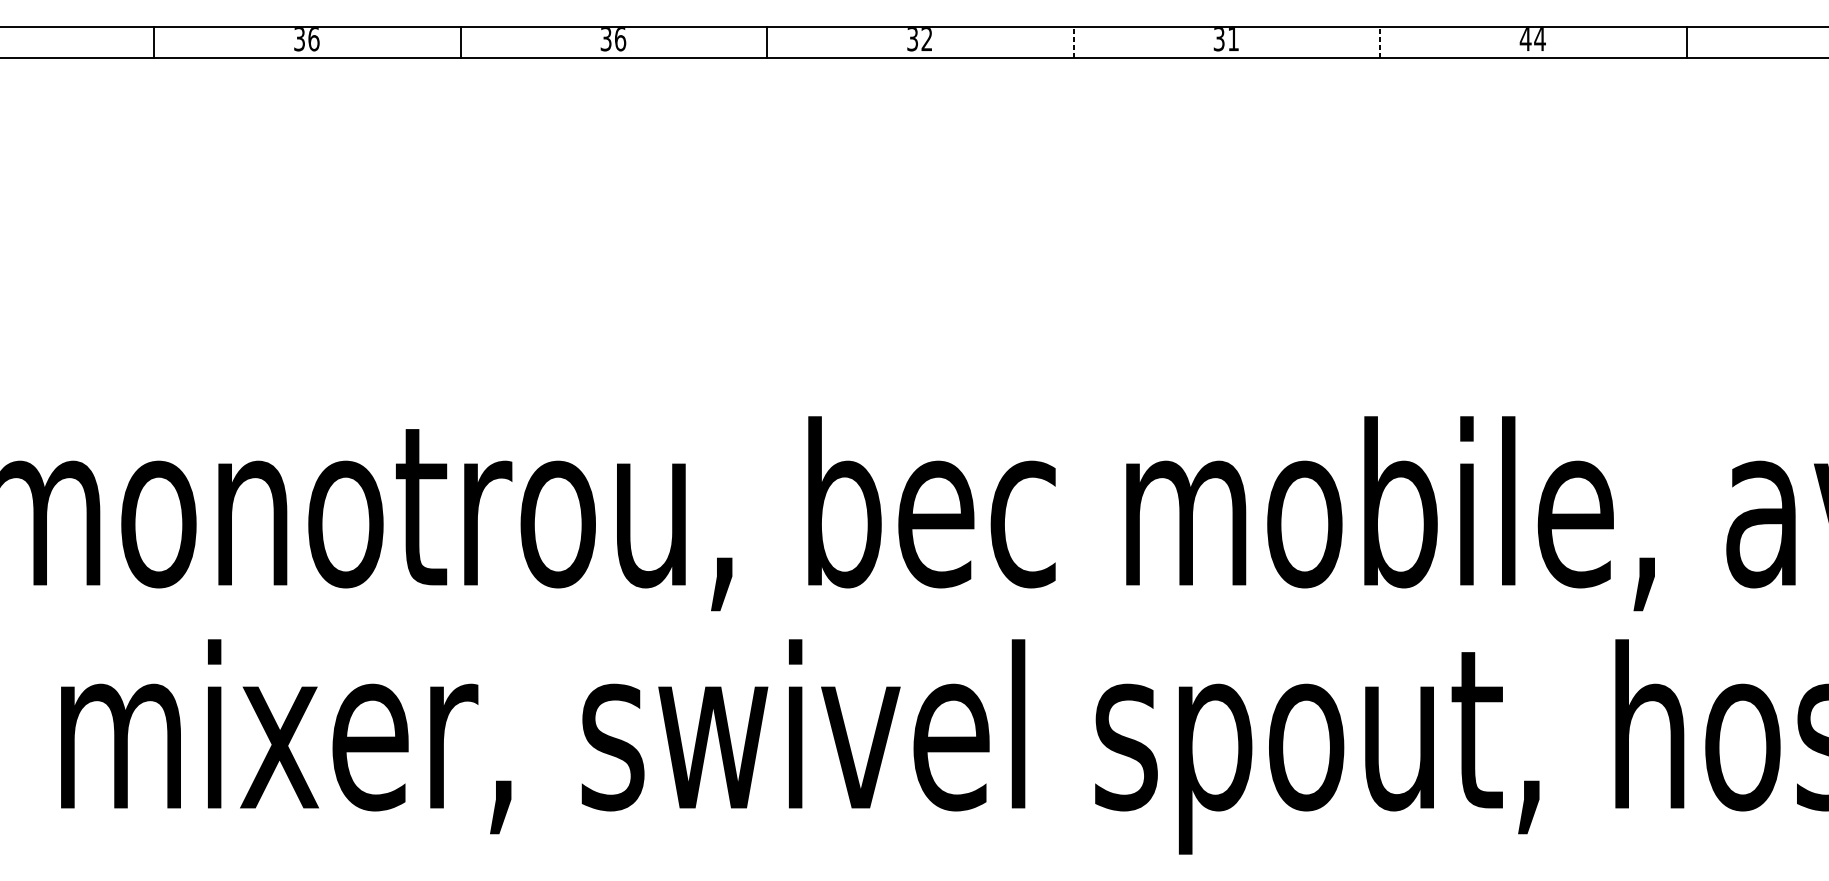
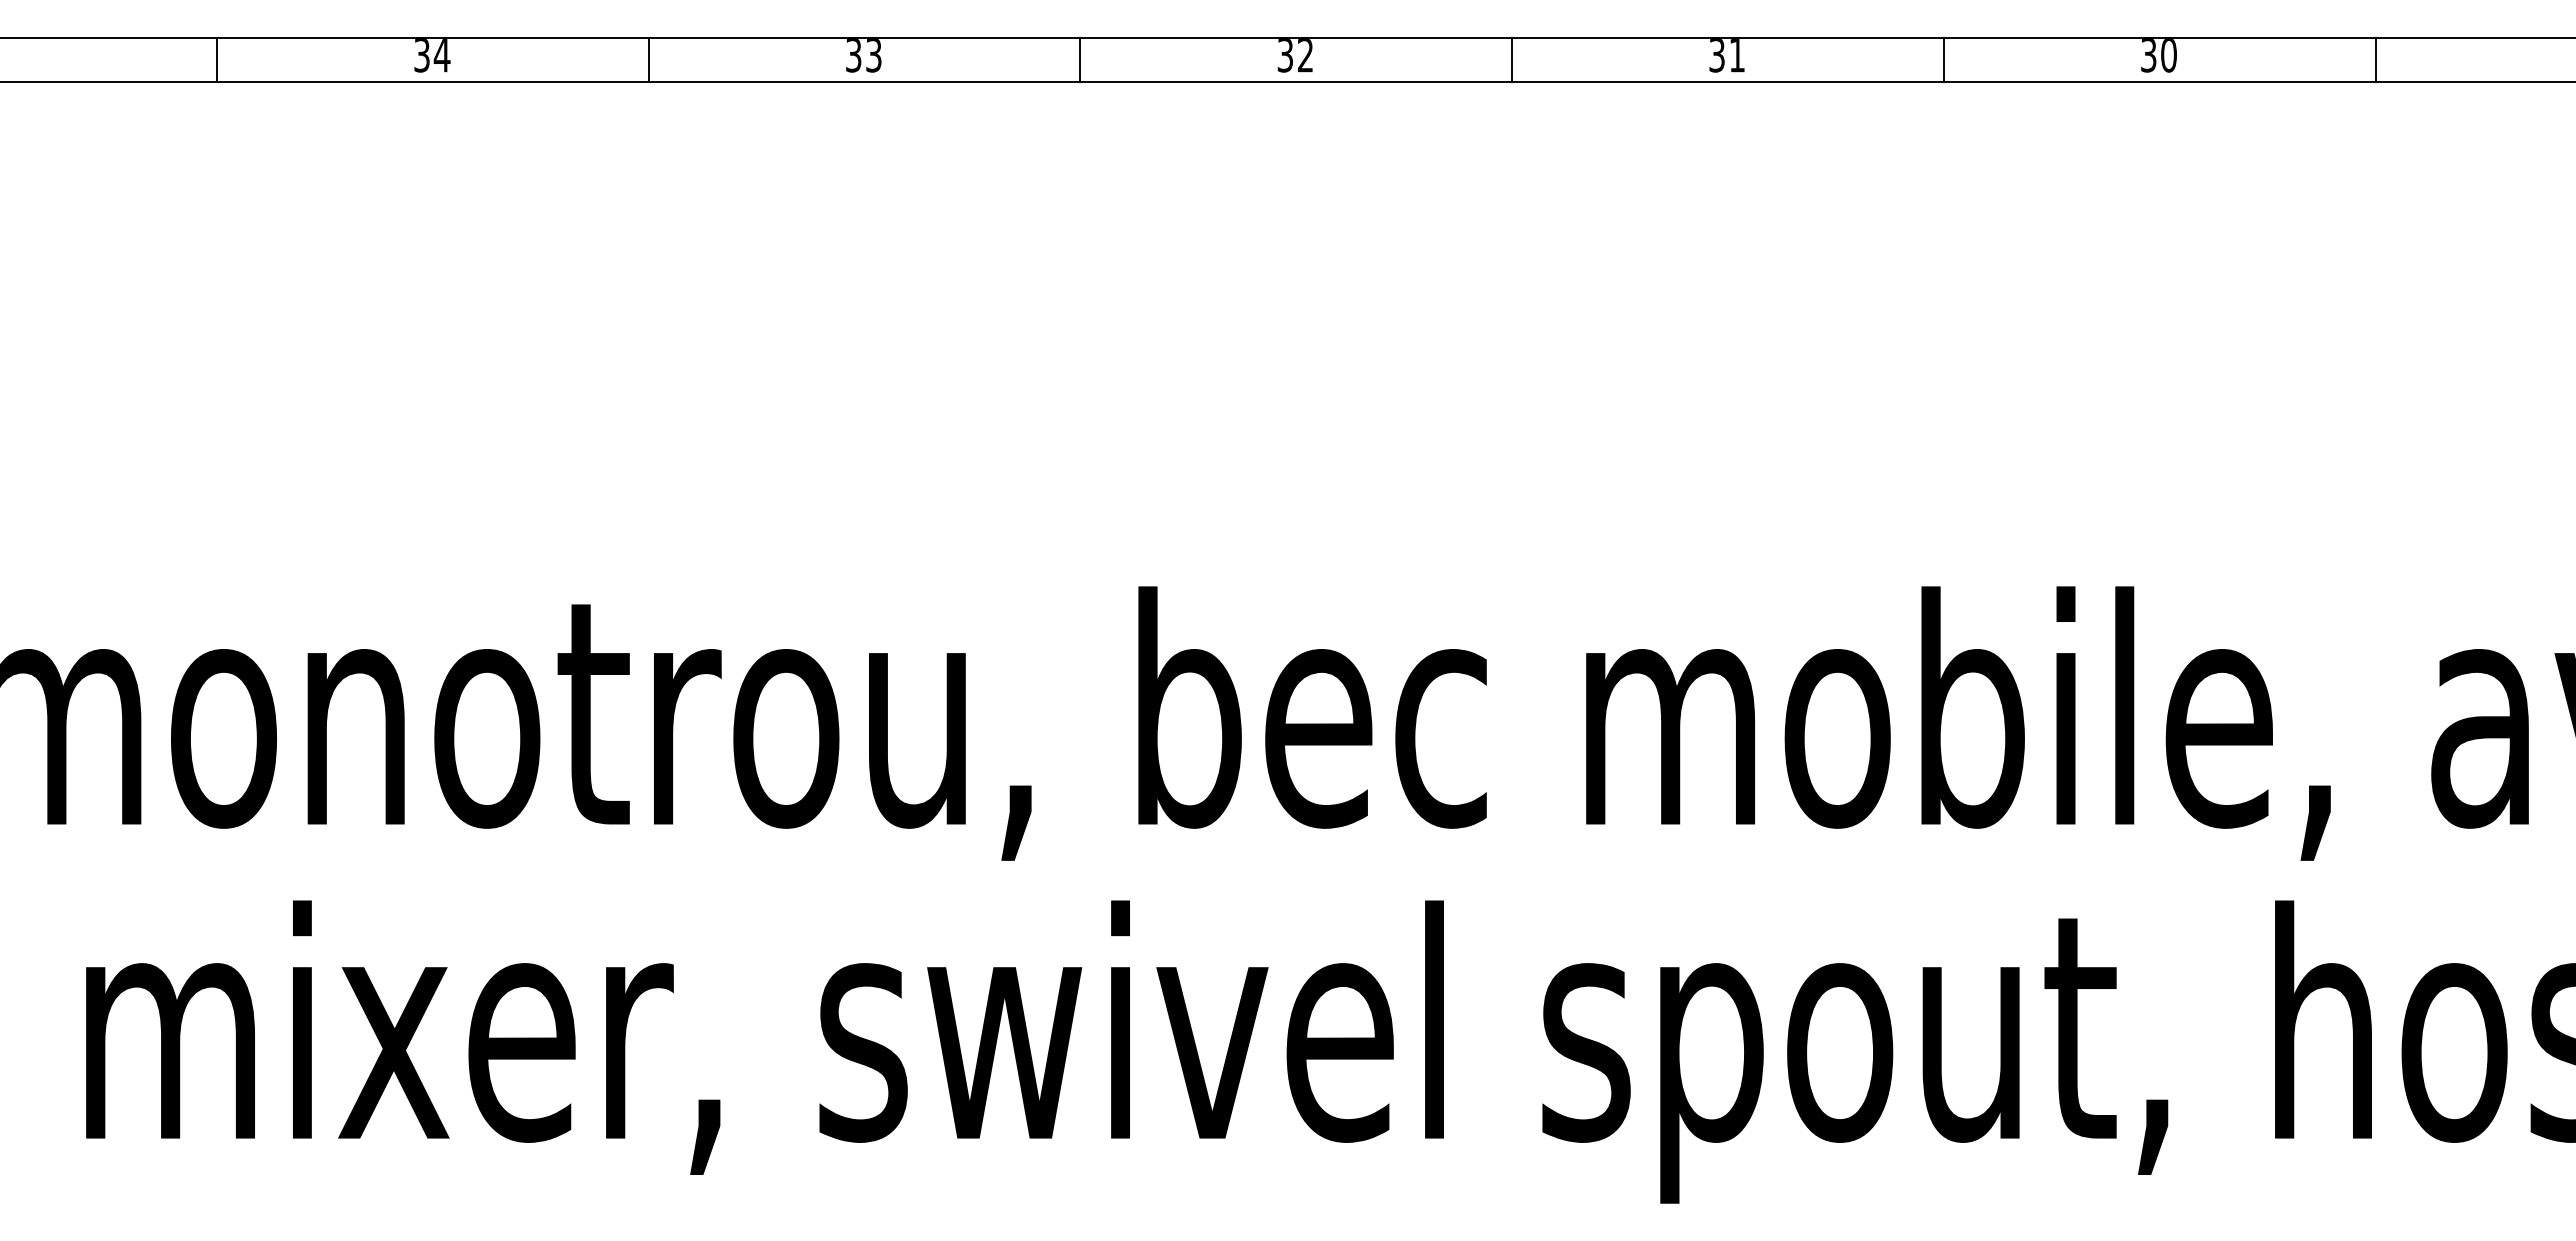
text: (313, 39) -> (441, 55), 36 -> 34
text: (620, 39) -> (873, 55), 36 -> 33
text: (1532, 39) -> (2158, 55), 44 -> 30
line: (1073, 42) -> (1512, 59), dashed -> solid
line: (1379, 42) -> (1943, 59), dashed -> solid

